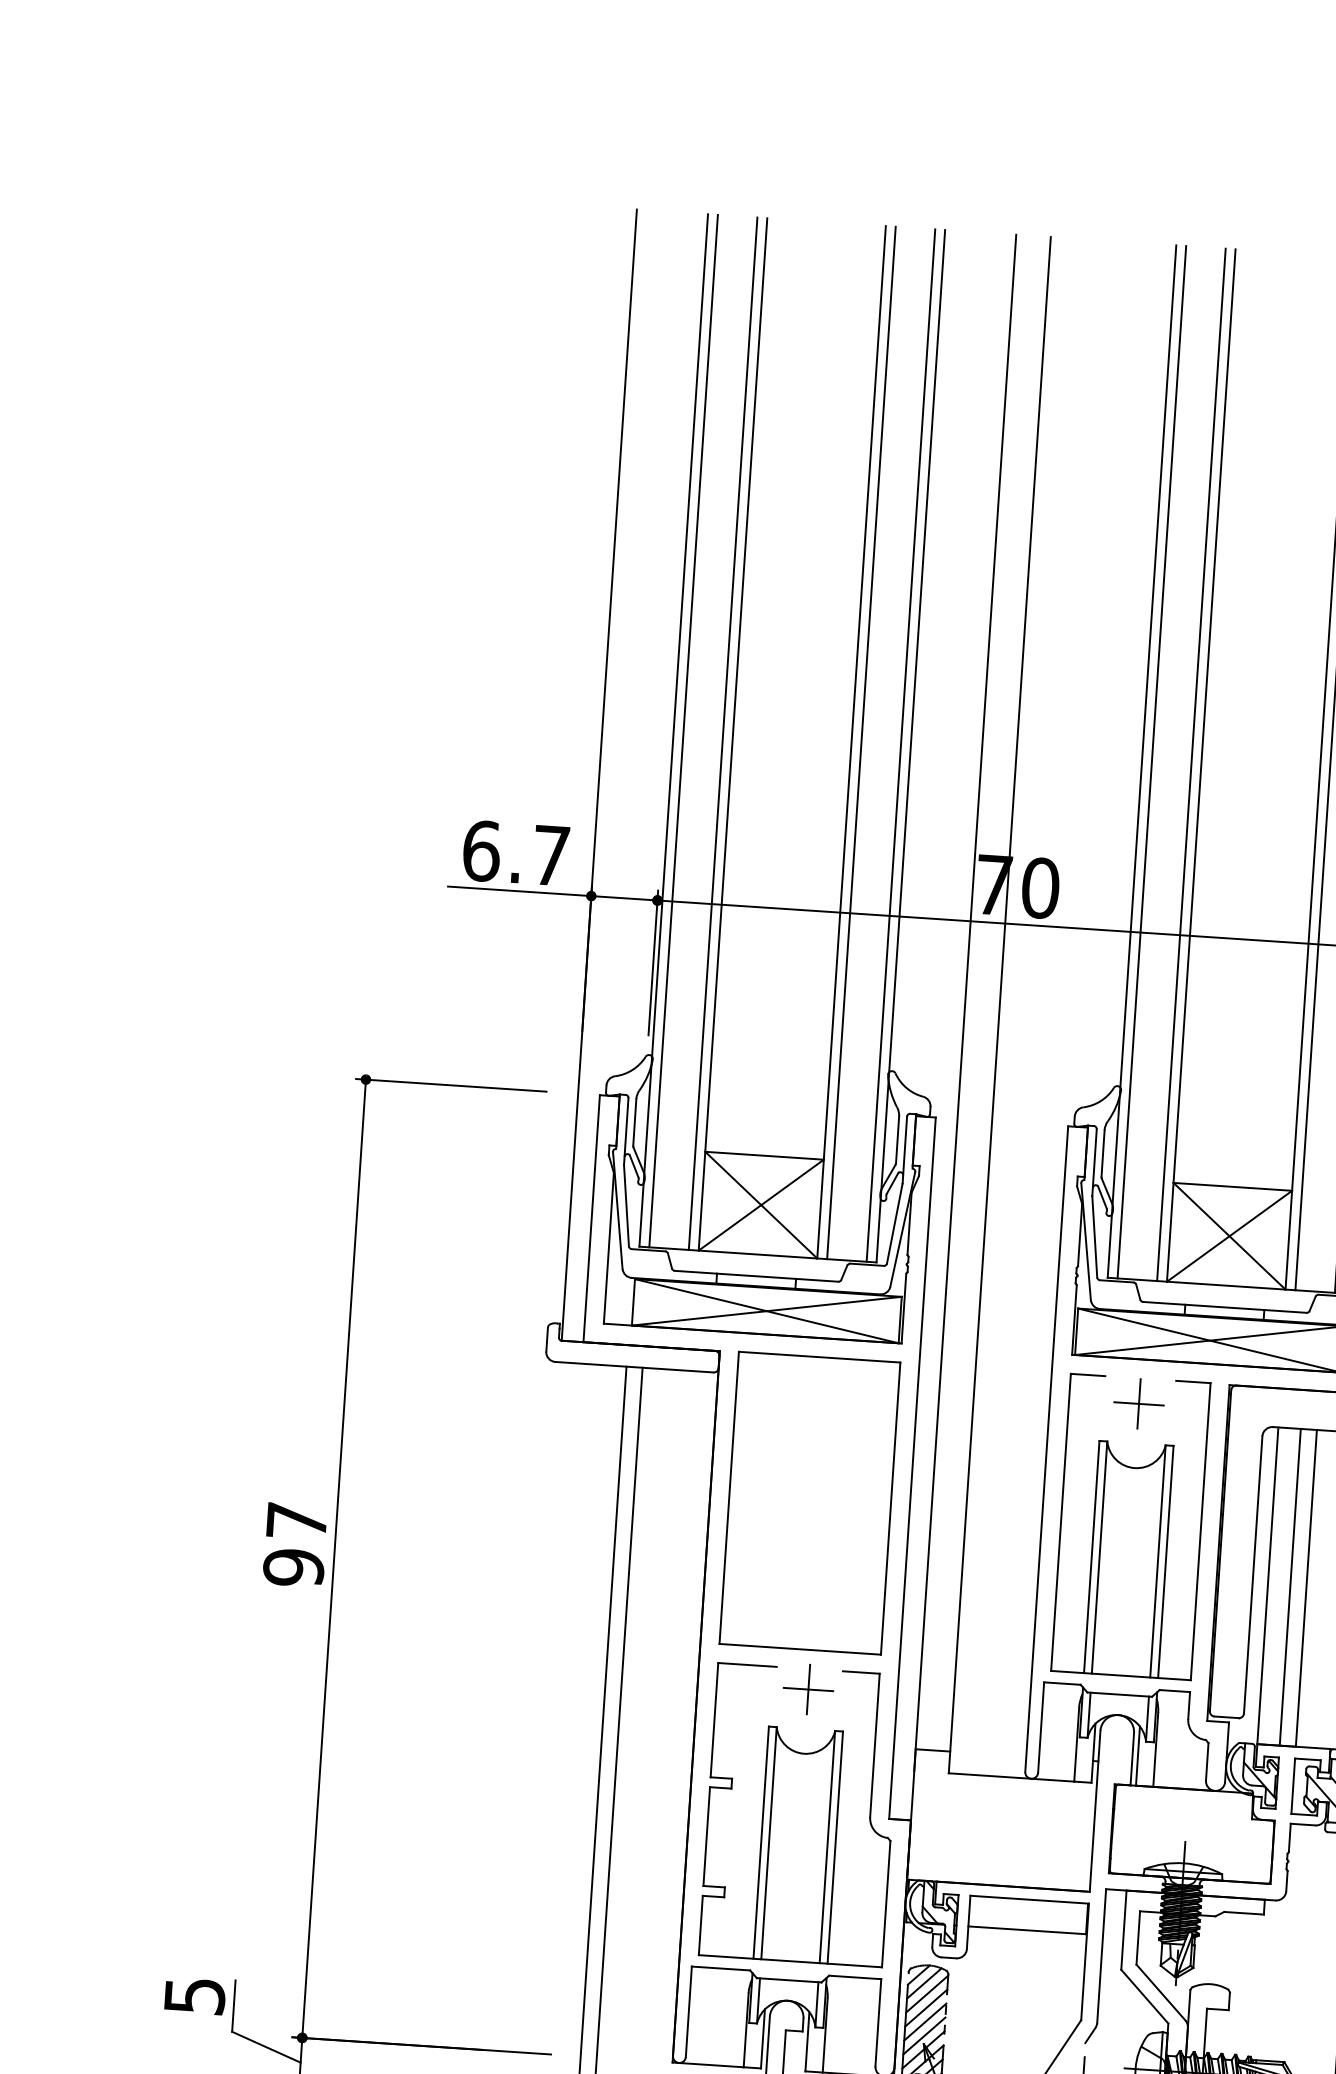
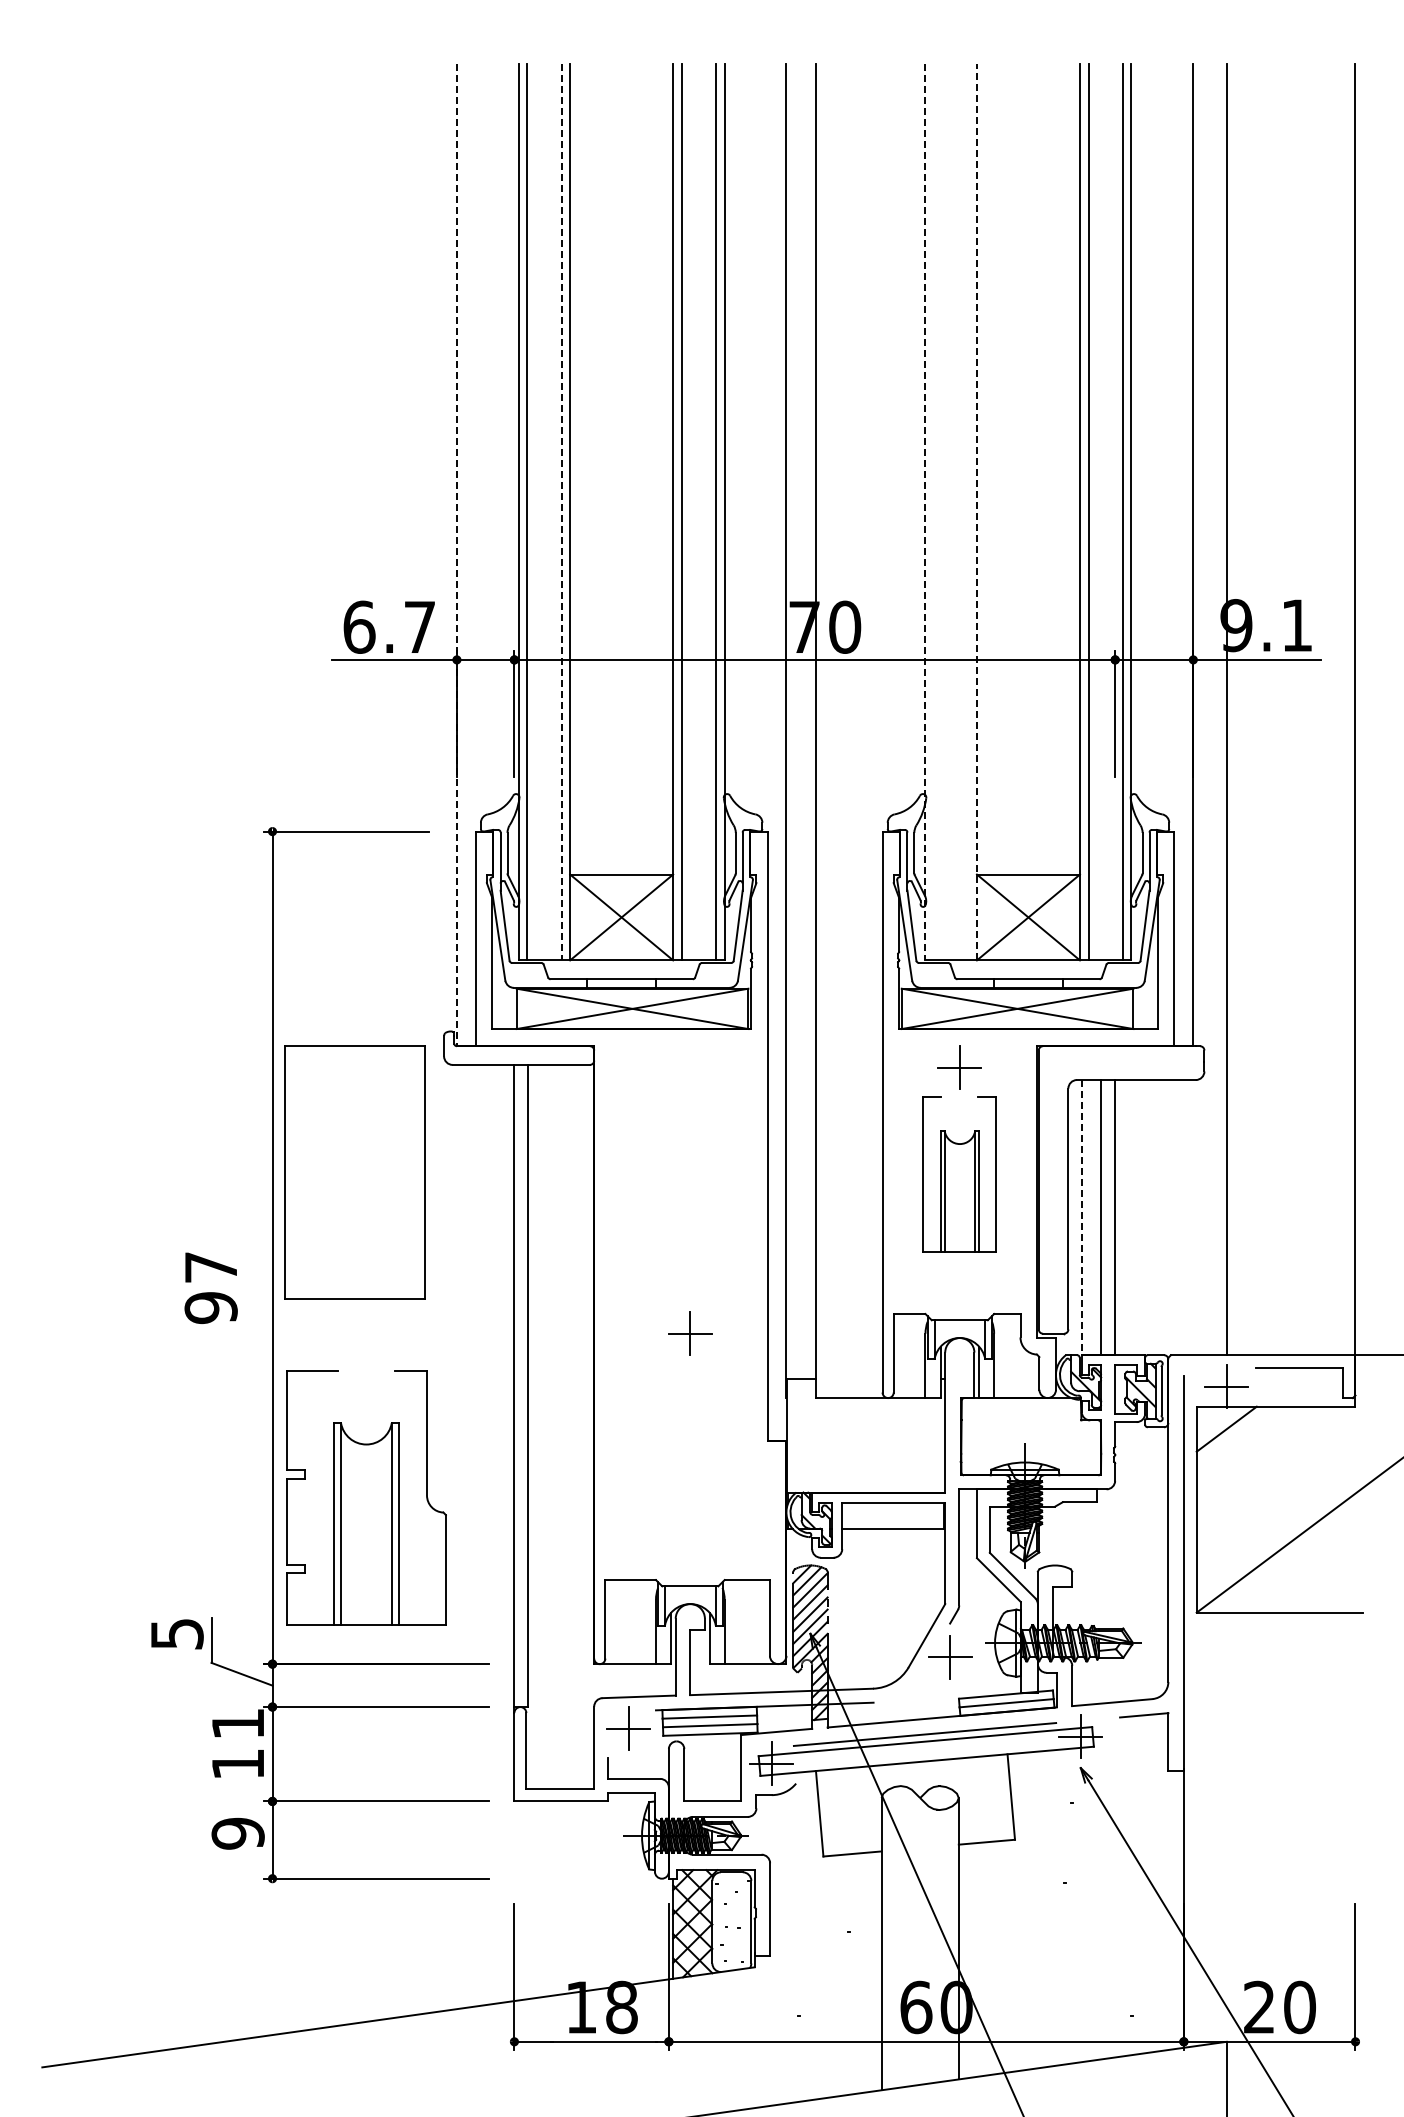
line: (722, 734) -> (561, 512), solid -> dashed
line: (1152, 761) -> (934, 511), removed
line: (1141, 762) -> (925, 512), solid -> dashed
line: (1191, 764) -> (968, 511), removed
line: (1200, 764) -> (976, 511), solid -> dashed
line: (598, 775) -> (456, 555), solid -> dashed
part: (809, 1503) -> (354, 1172), moved
part: (1130, 1526) -> (959, 1174), size x0.6
text: (294, 1544) -> (210, 1287), moved
line: (1267, 1585) -> (1081, 1217), solid -> dashed
part: (800, 1814) -> (366, 1497), moved

